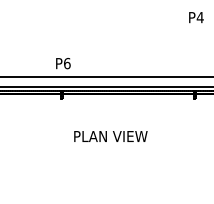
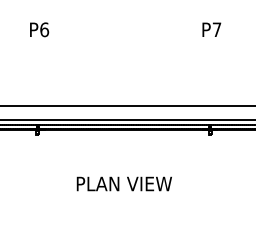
text: (199, 17) -> (215, 29), P4 -> P7
text: (63, 63) -> (39, 29), moved
text: (110, 136) -> (123, 183), moved

